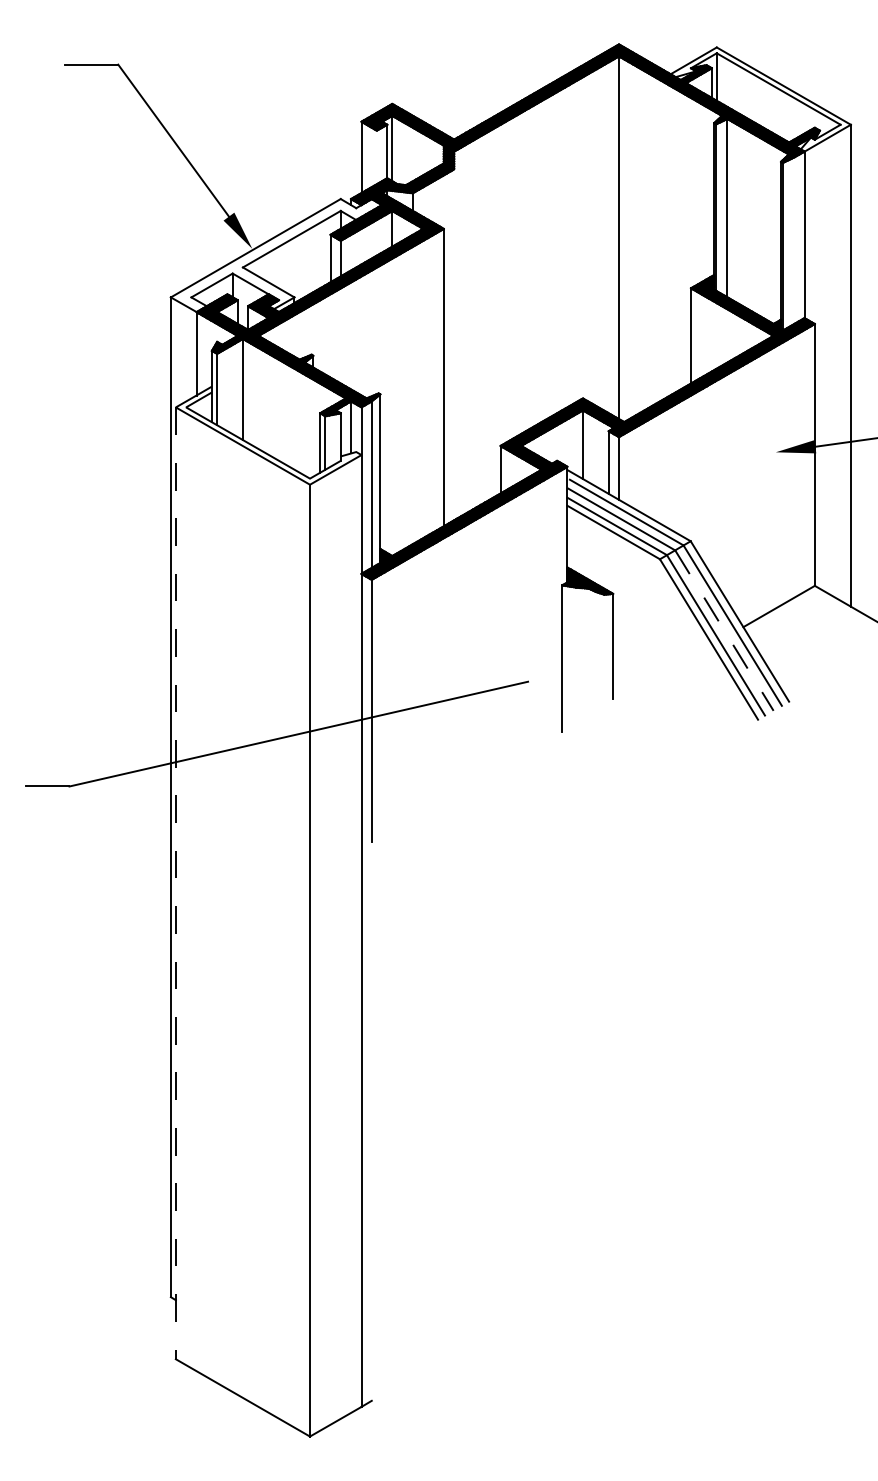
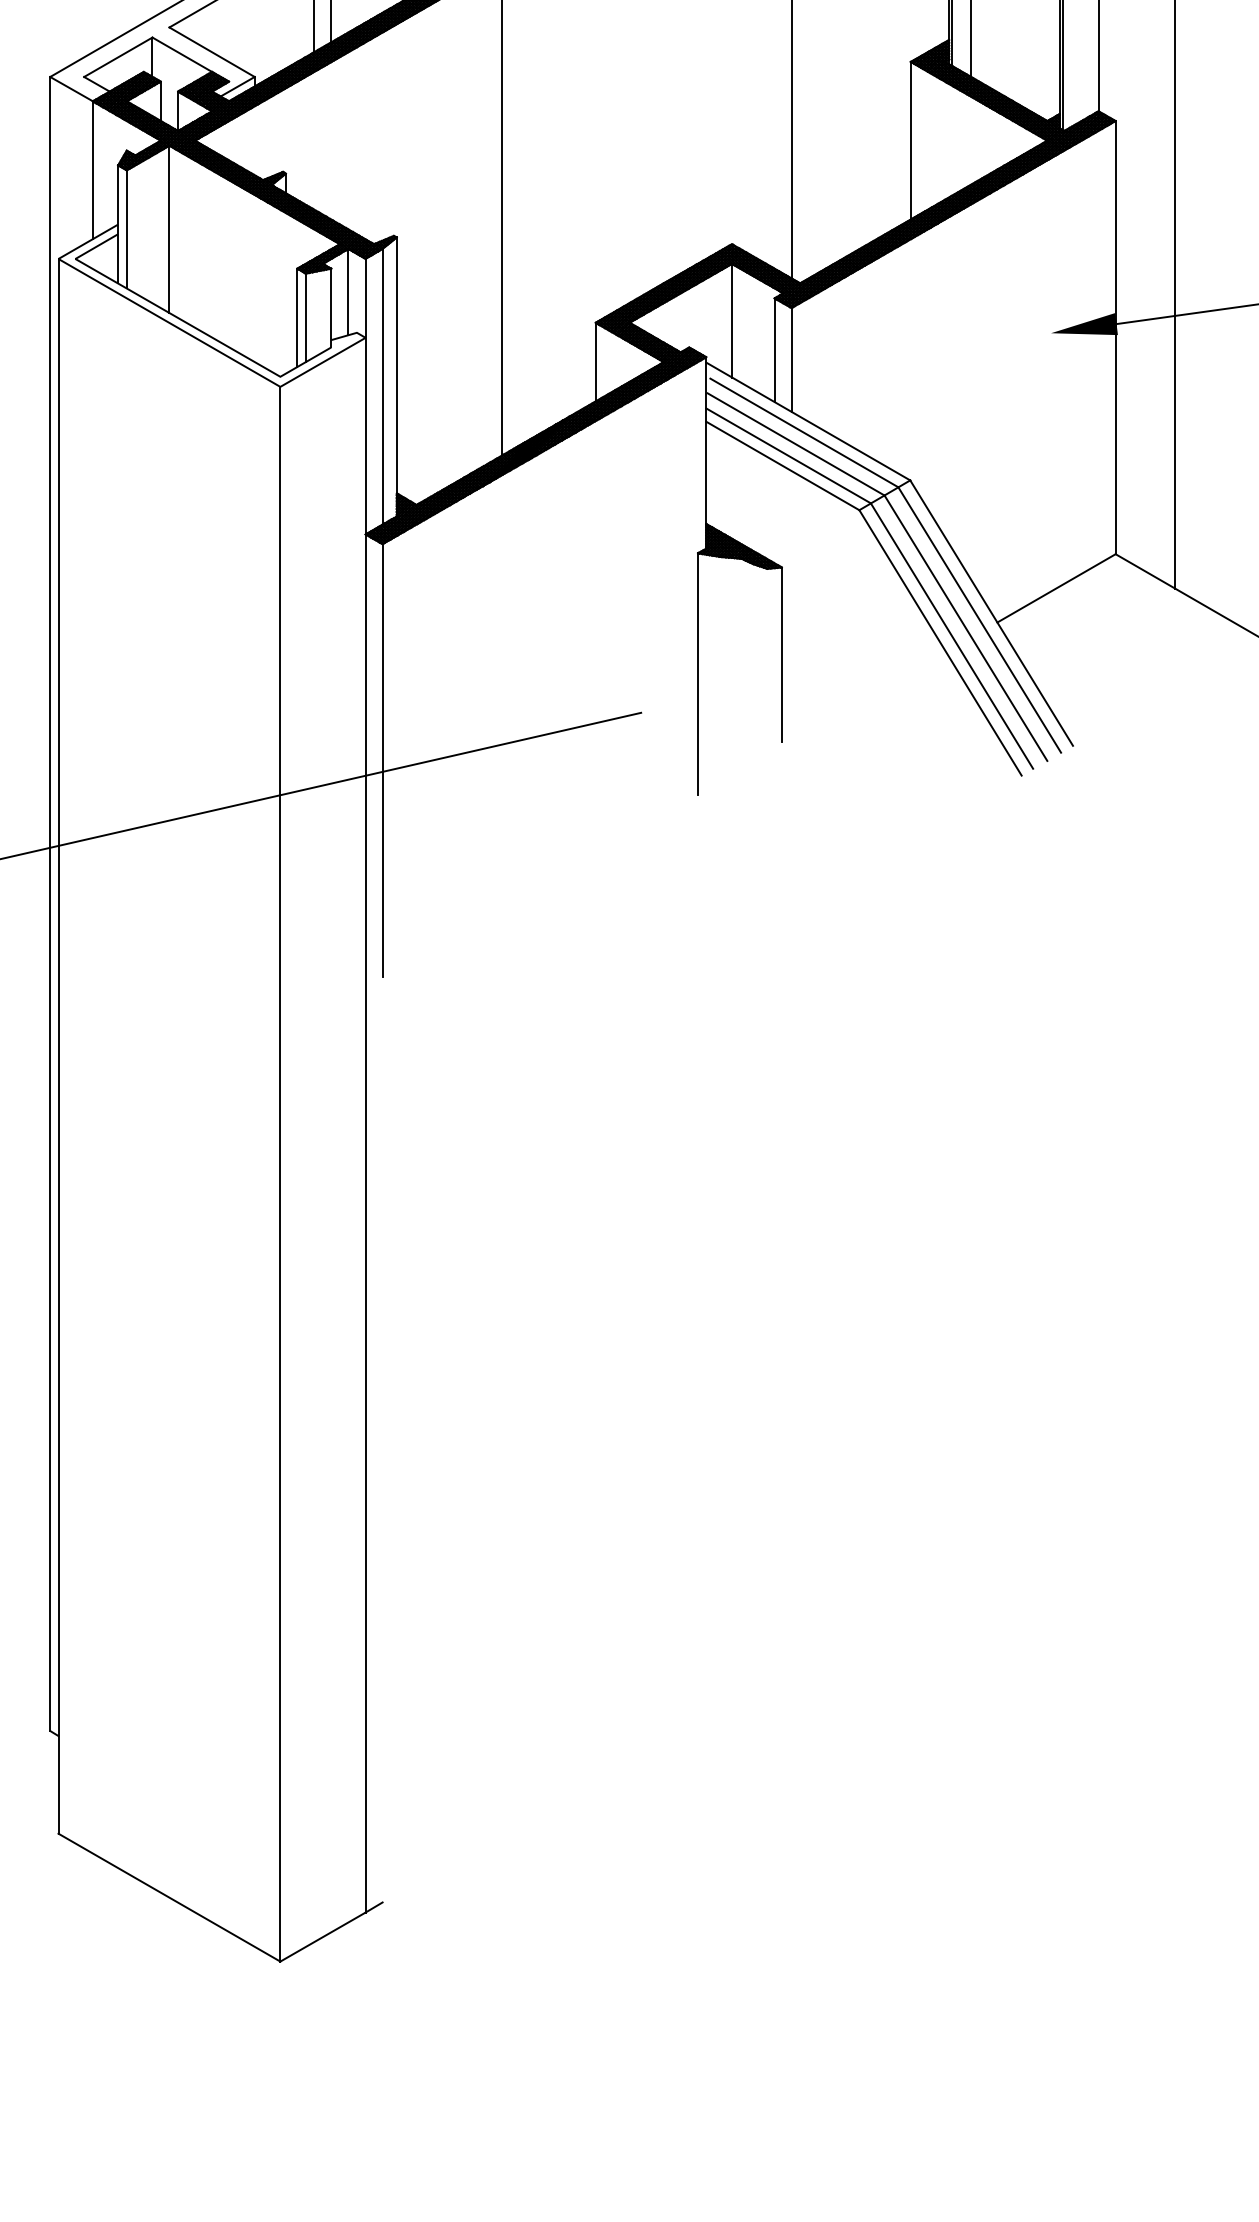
line: (724, 631) -> (966, 629), dashed -> solid
line: (175, 883) -> (57, 1046), dashed -> solid

